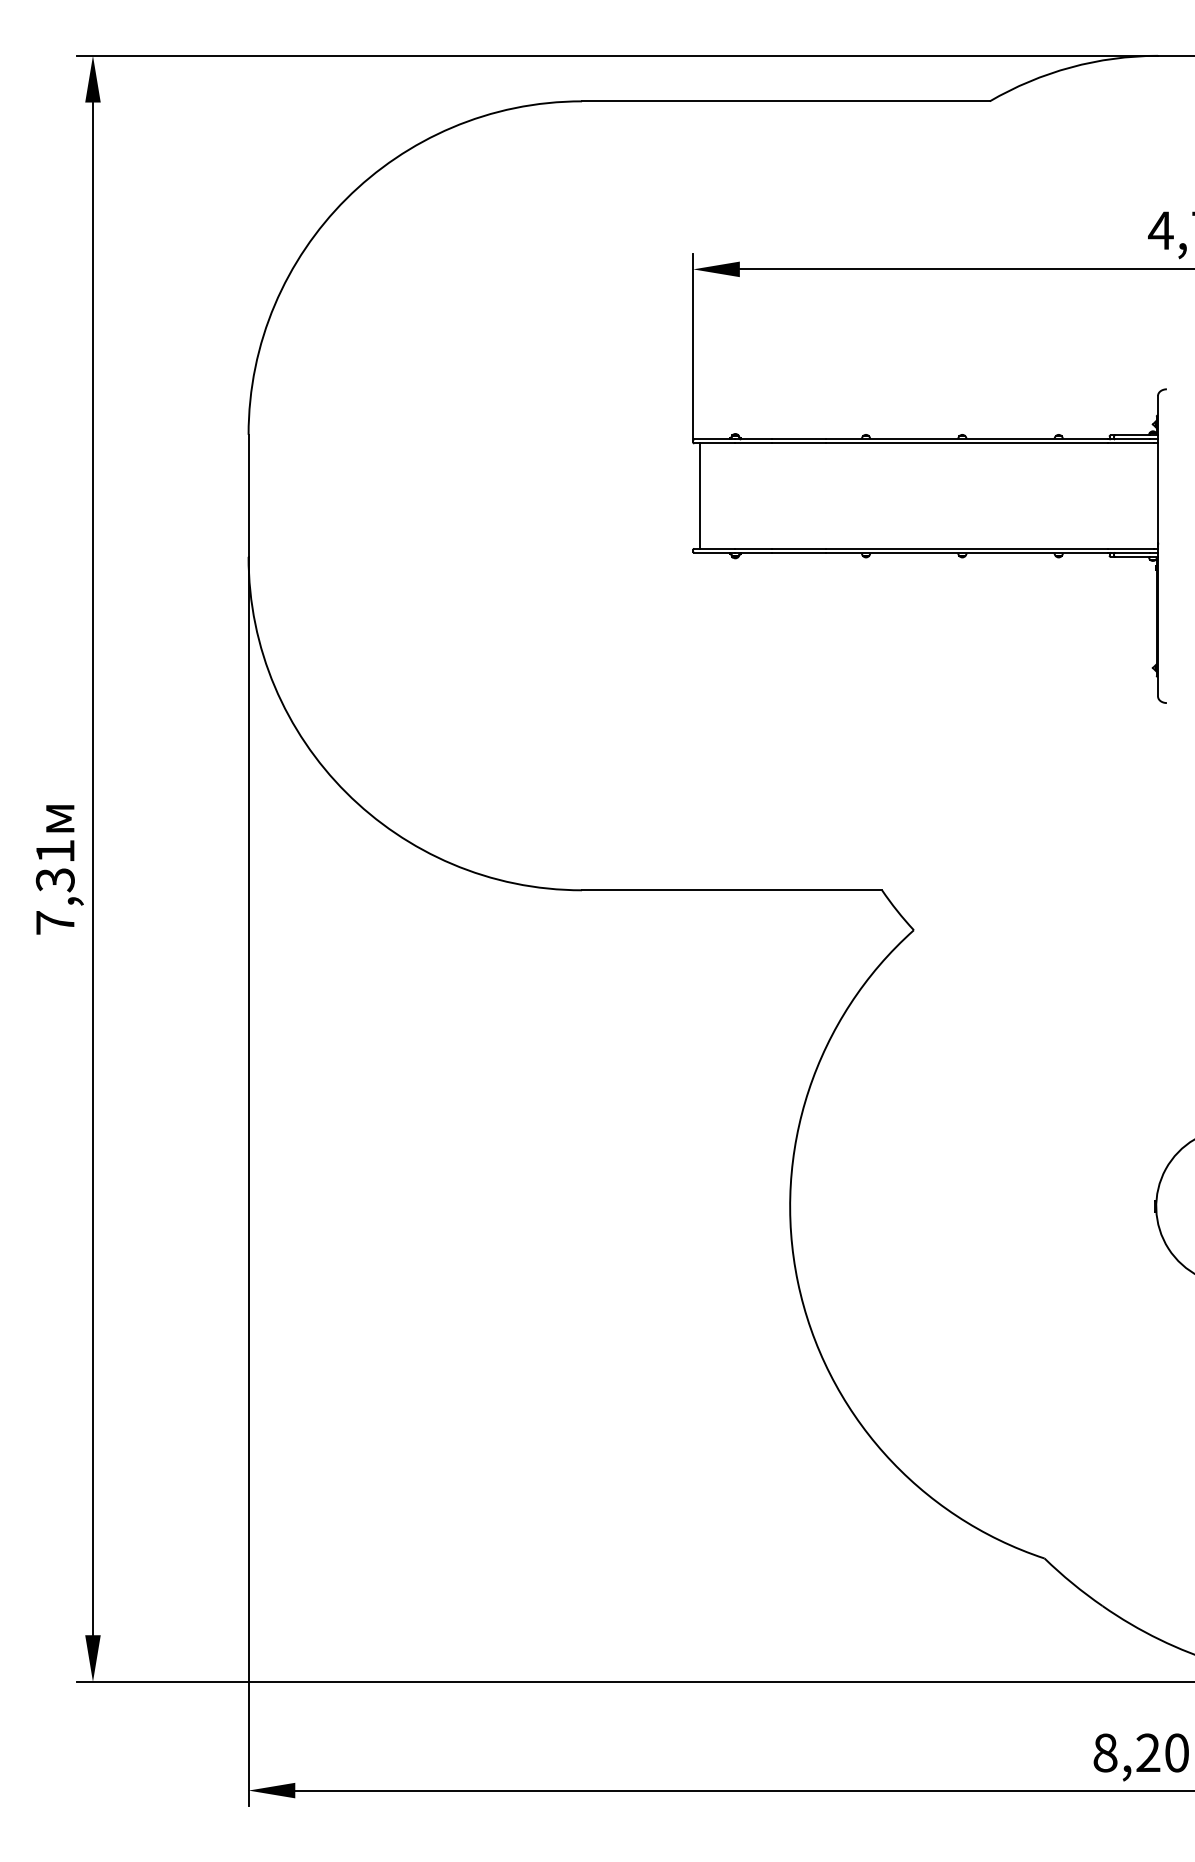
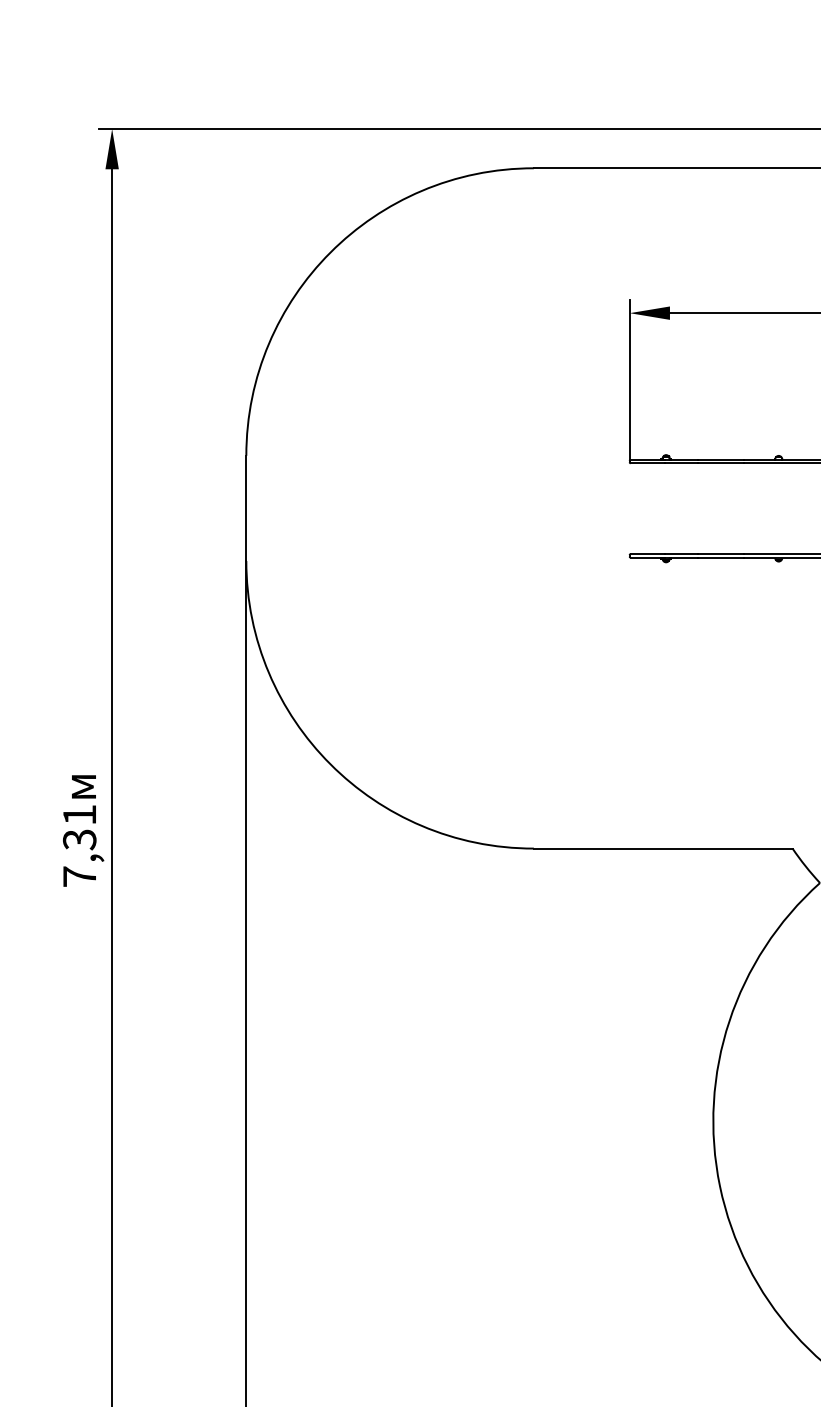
line: (699, 495) -> (635, 508), removed

